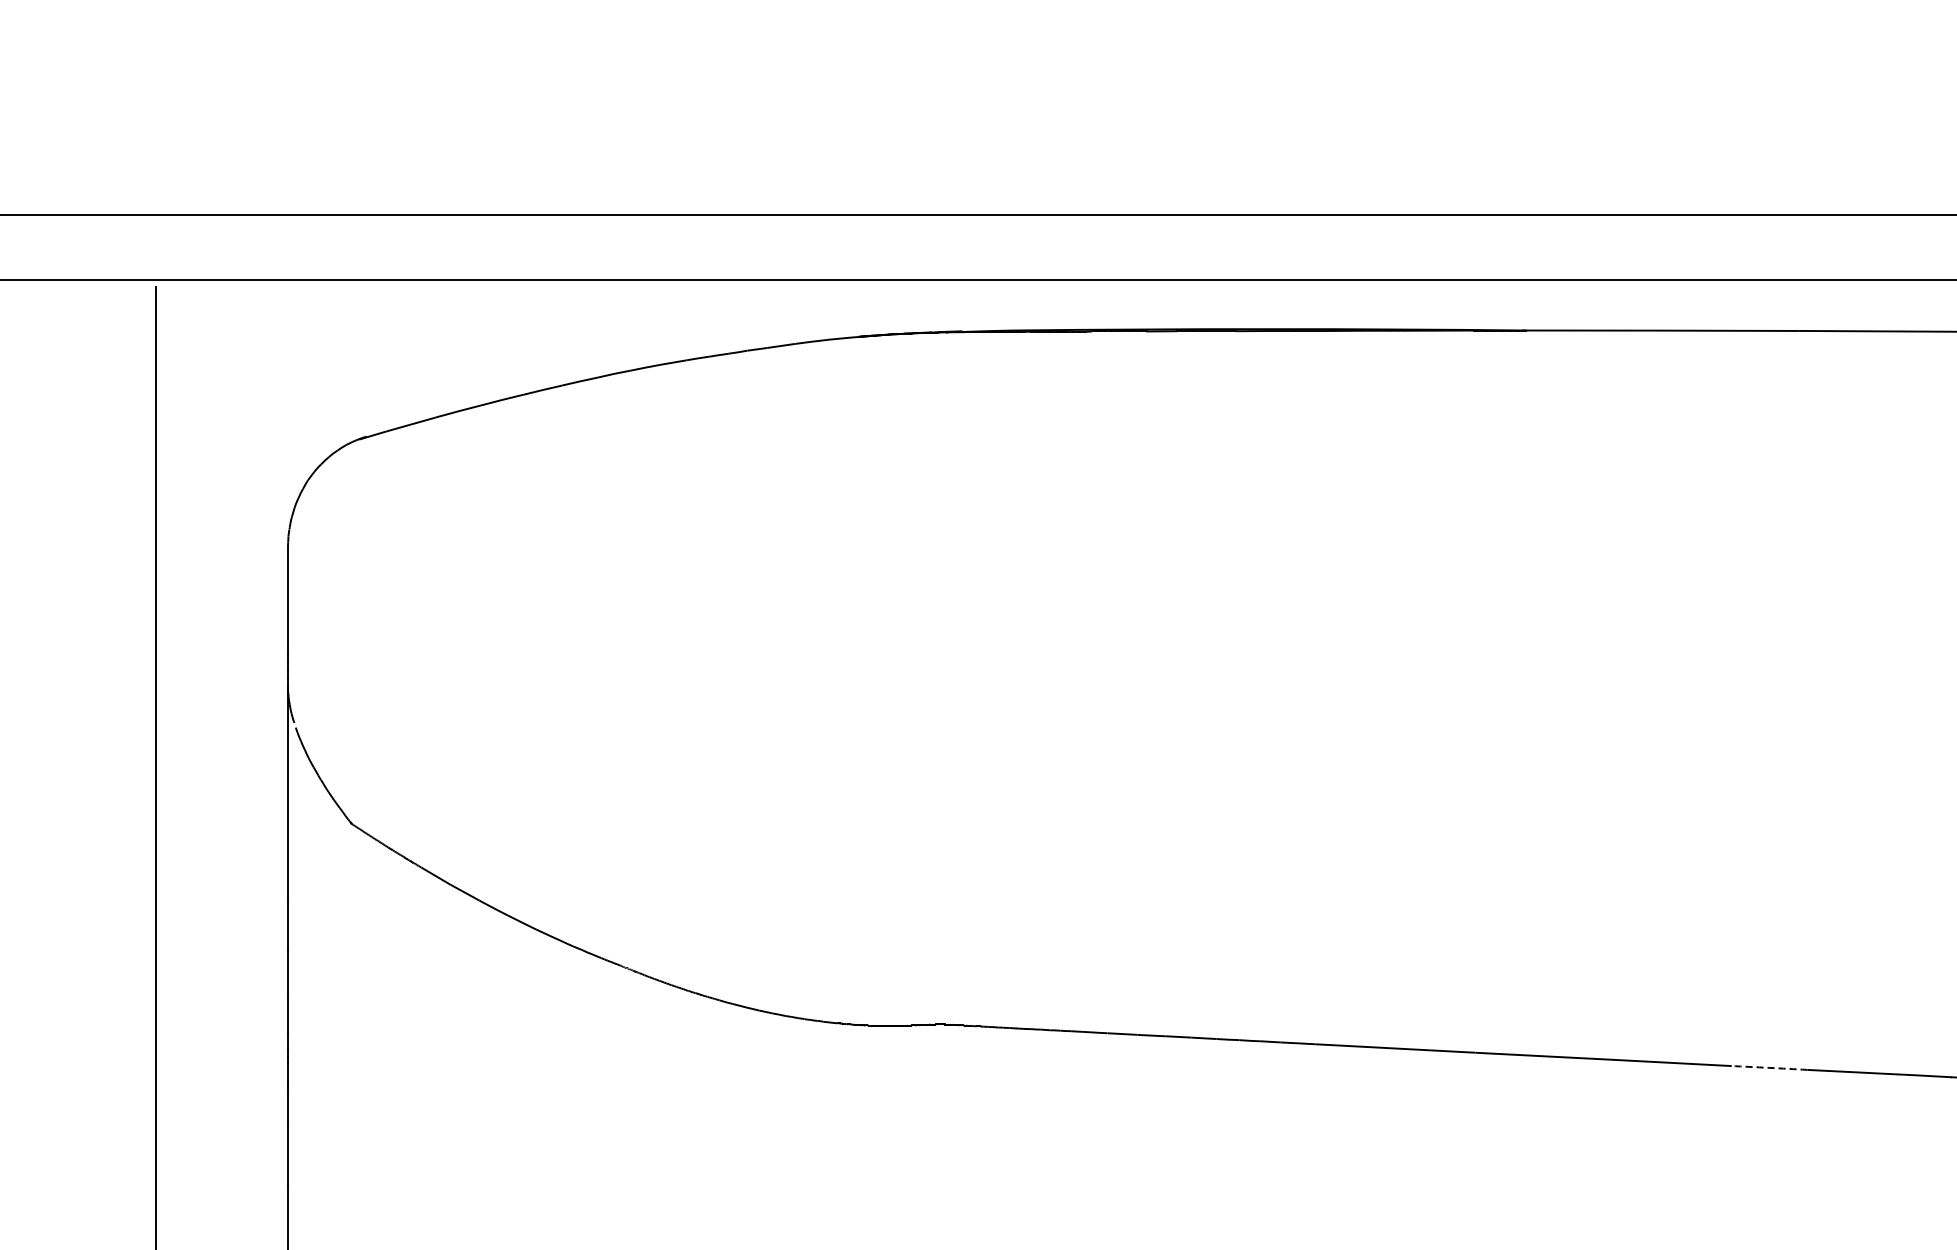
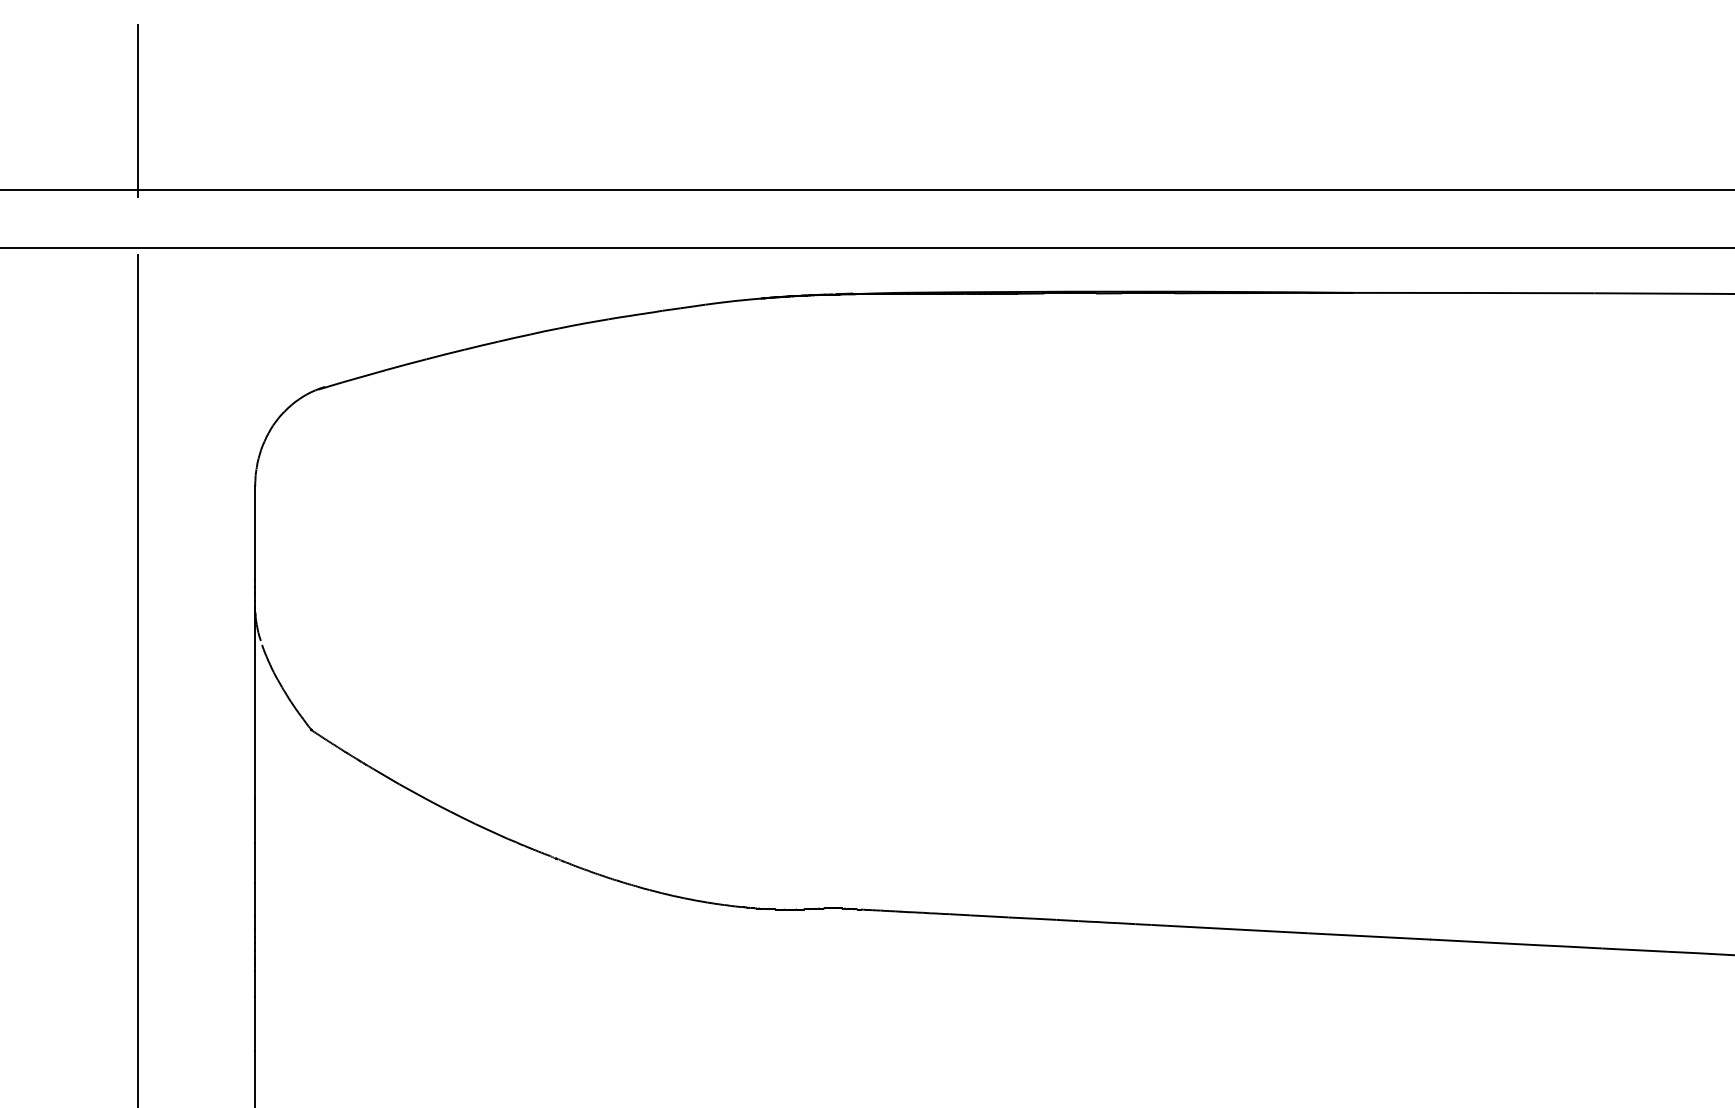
line: (155, 125) -> (137, 111), added
arc: (1769, 1067) -> (1568, 946), dashed -> solid

